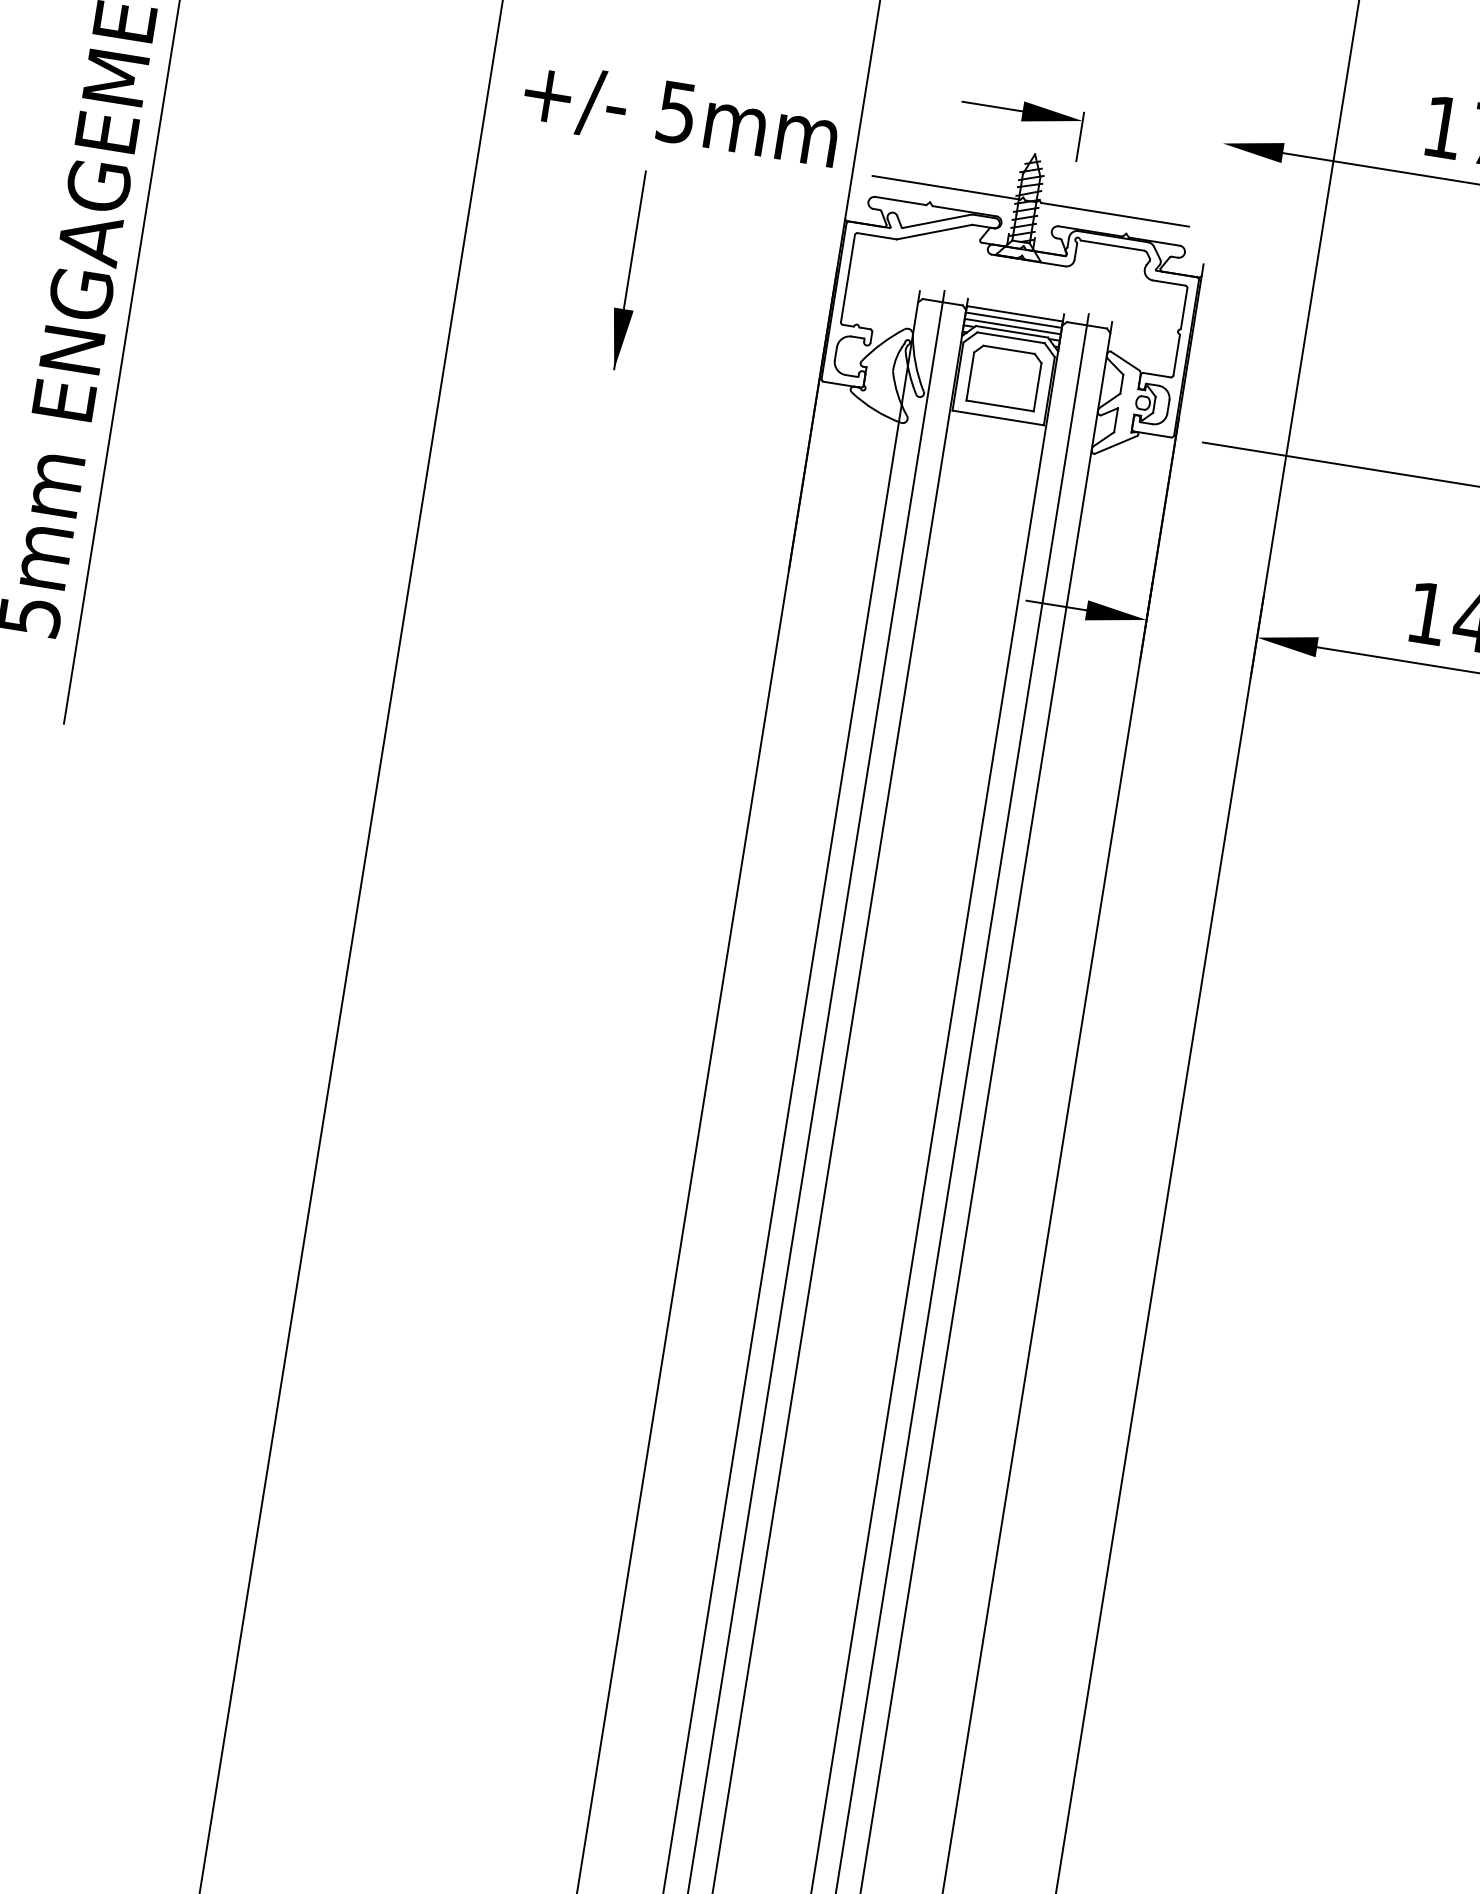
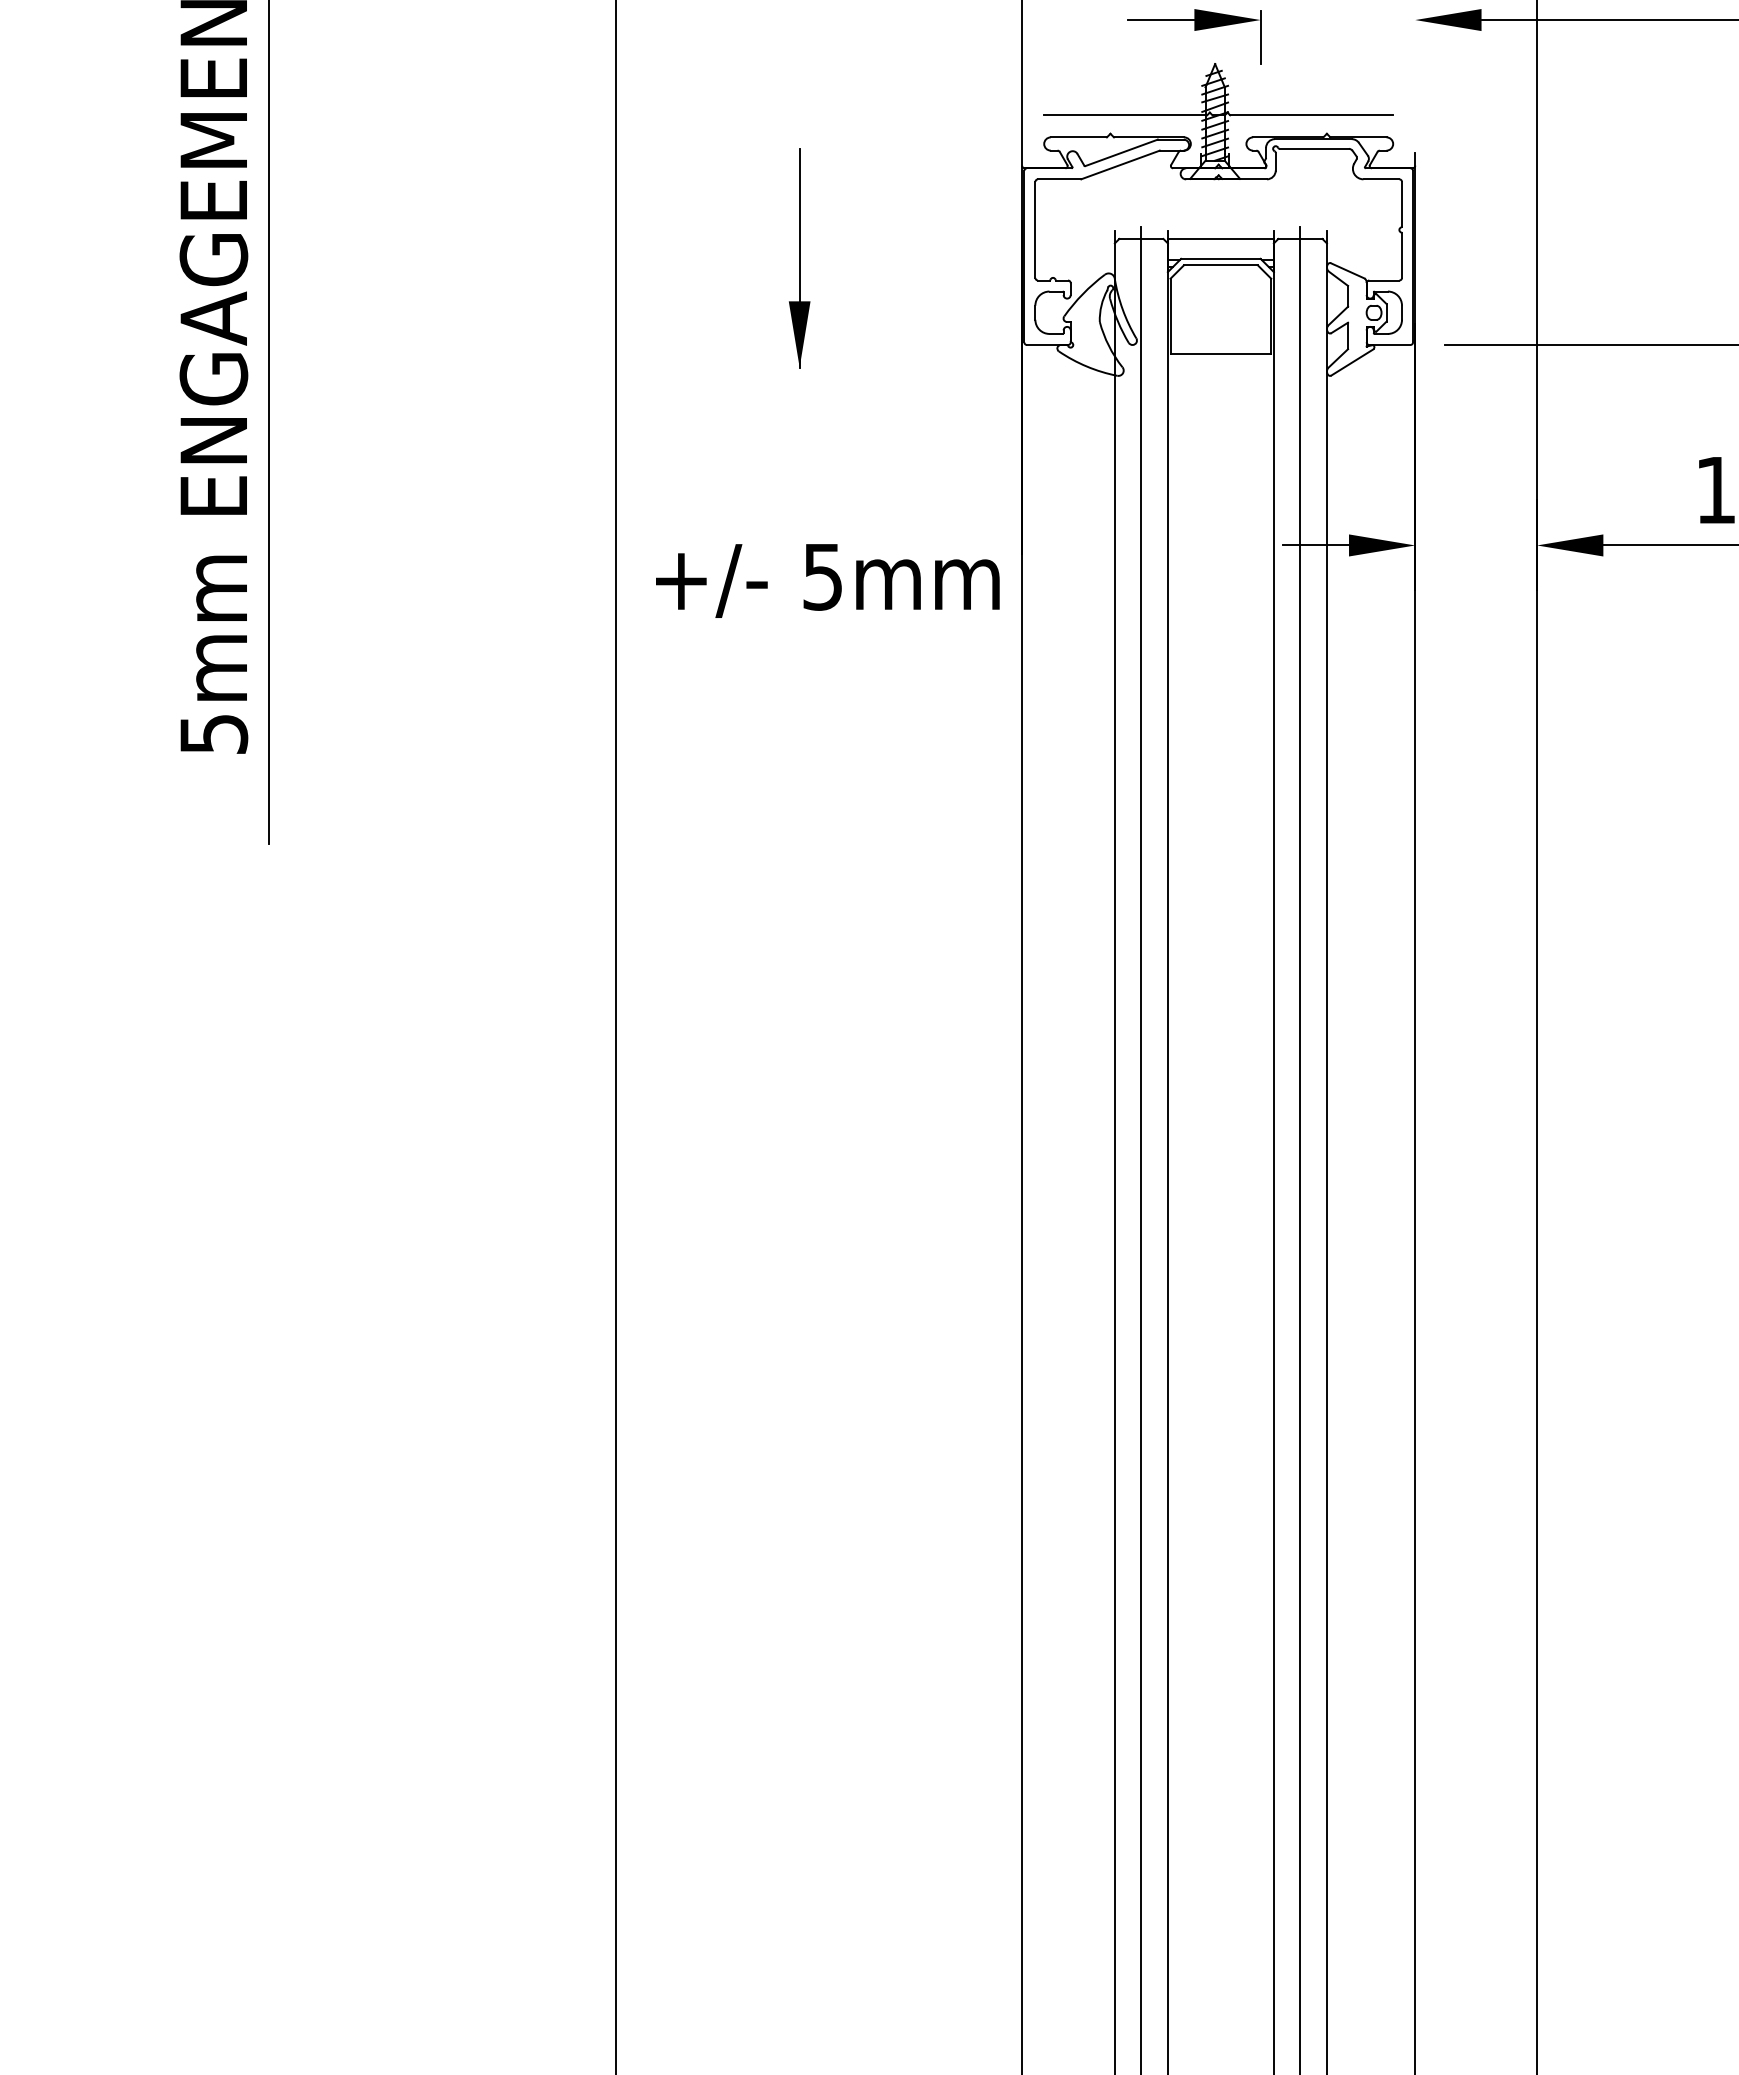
text: (680, 116) -> (827, 580), moved
line: (1013, 320) -> (1220, 246), removed
line: (1012, 326) -> (1220, 253), removed
part: (1004, 377) -> (1220, 309), removed

